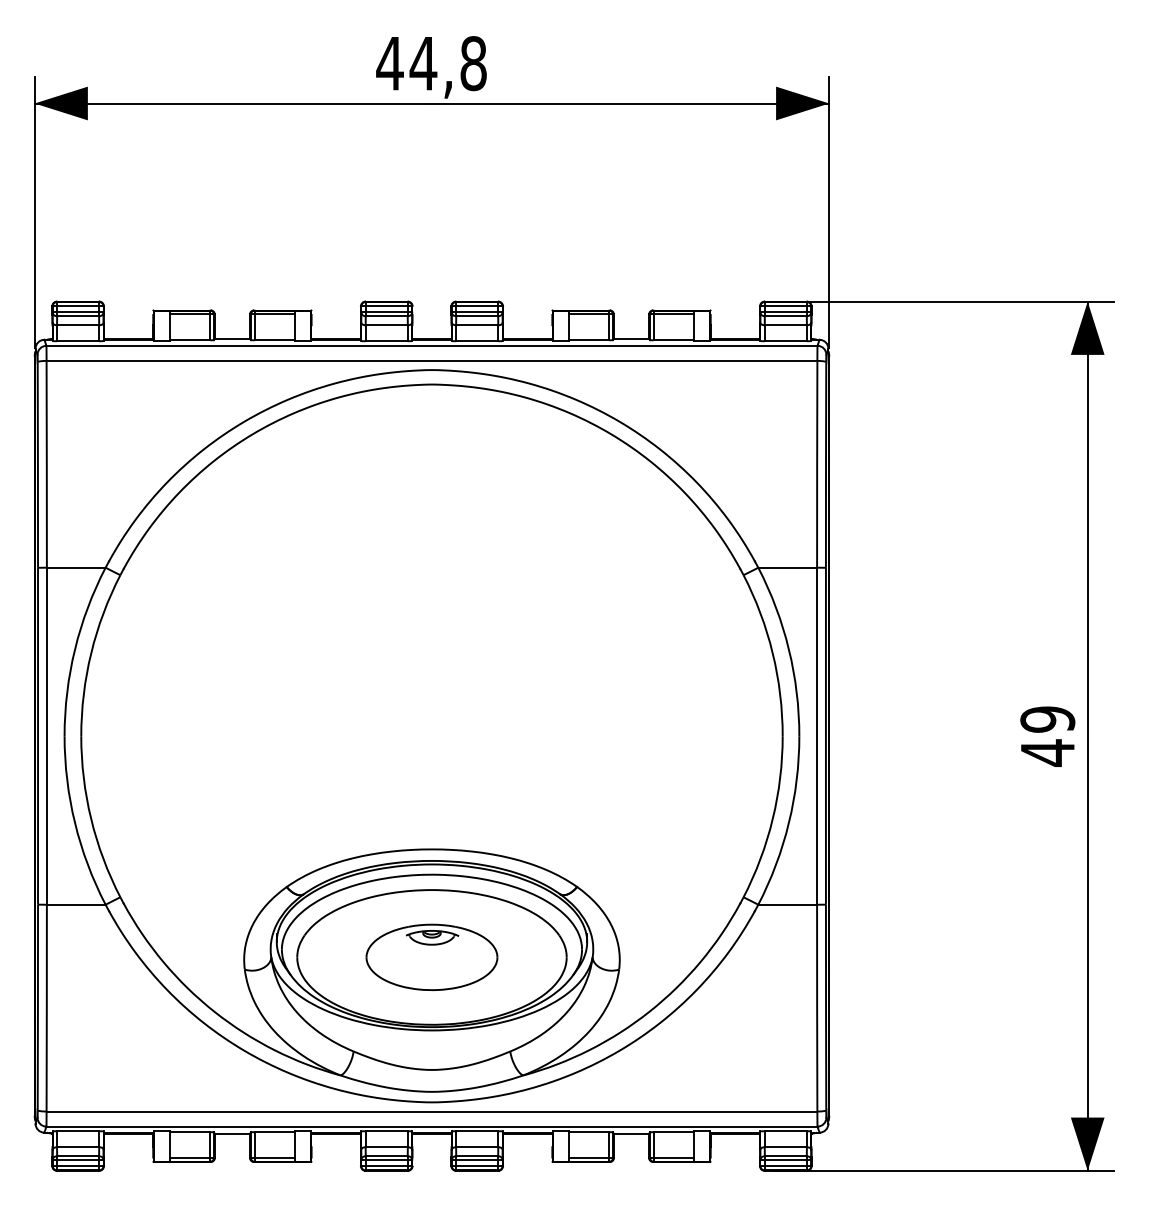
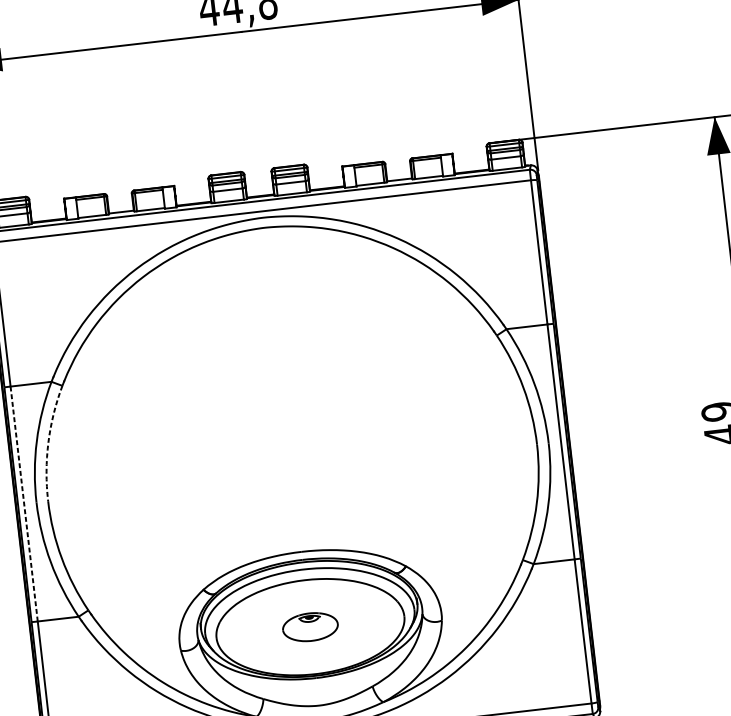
arc: (91, 653) -> (48, 442), solid -> dashed
line: (46, 735) -> (23, 503), solid -> dashed
part: (431, 957) -> (310, 627), size x0.6

